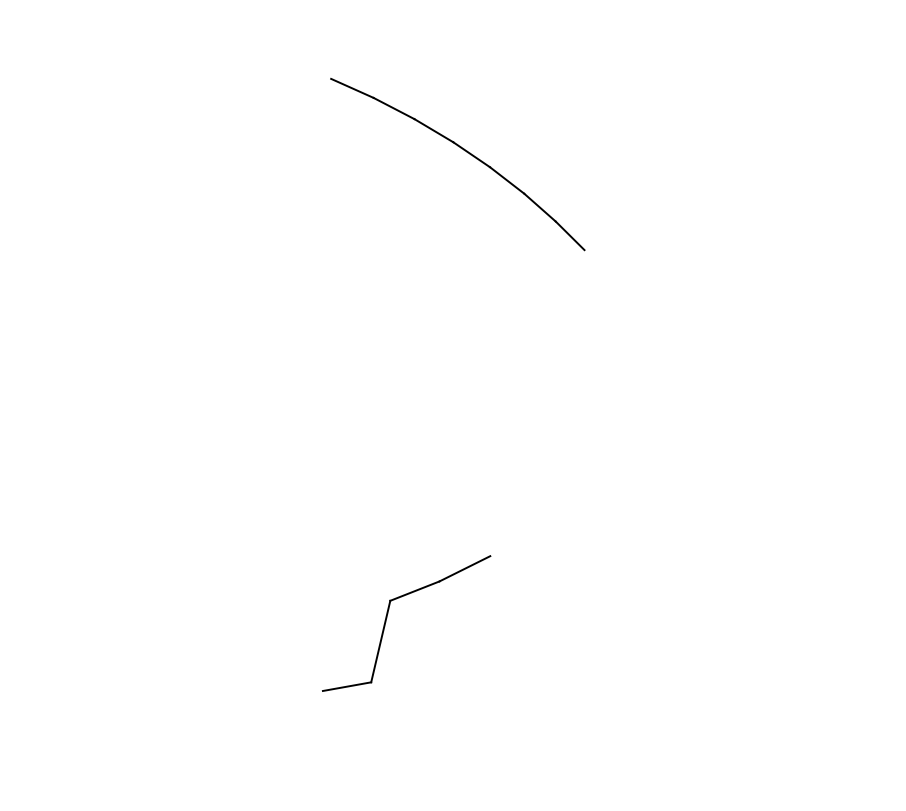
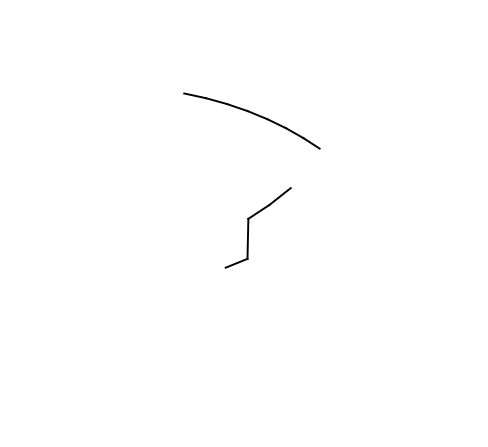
part: (388, 618) -> (249, 227), moved

